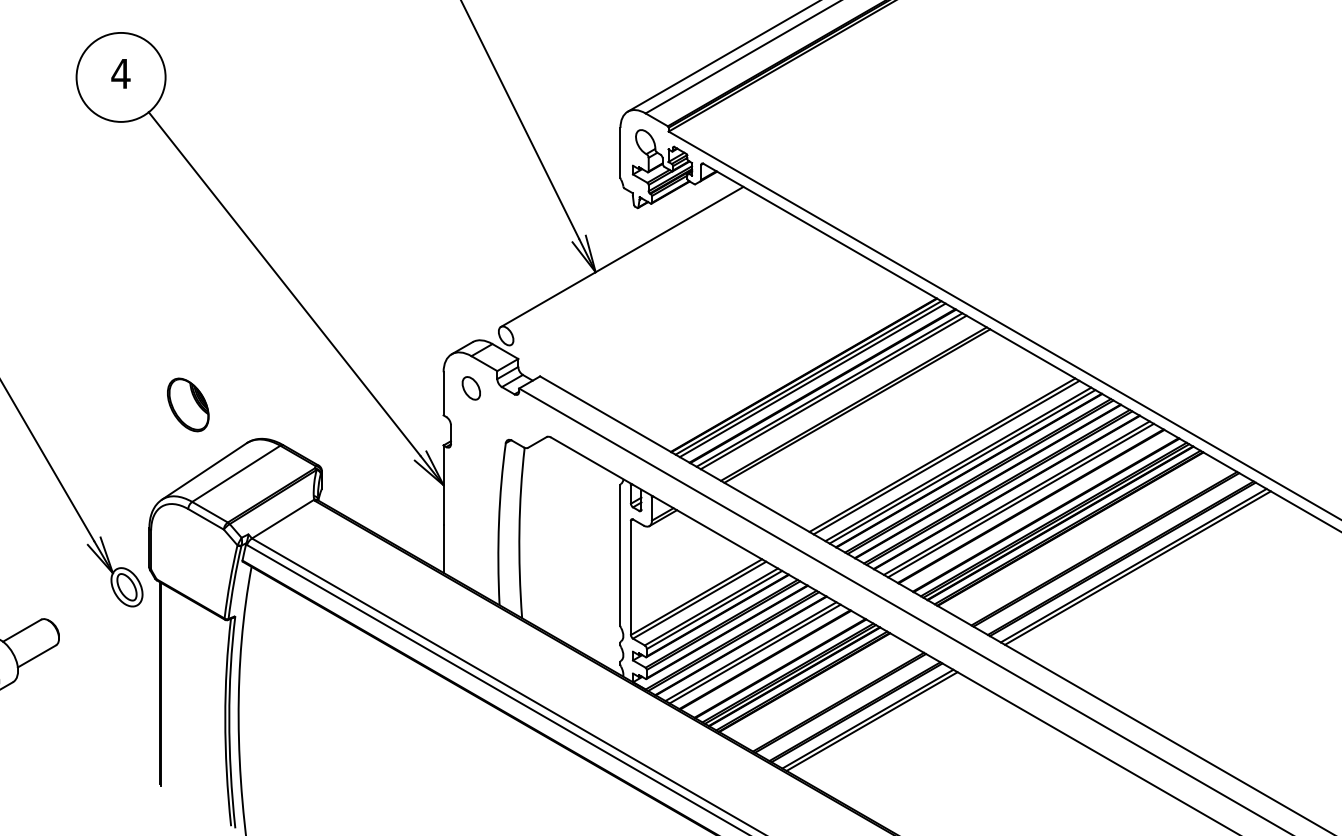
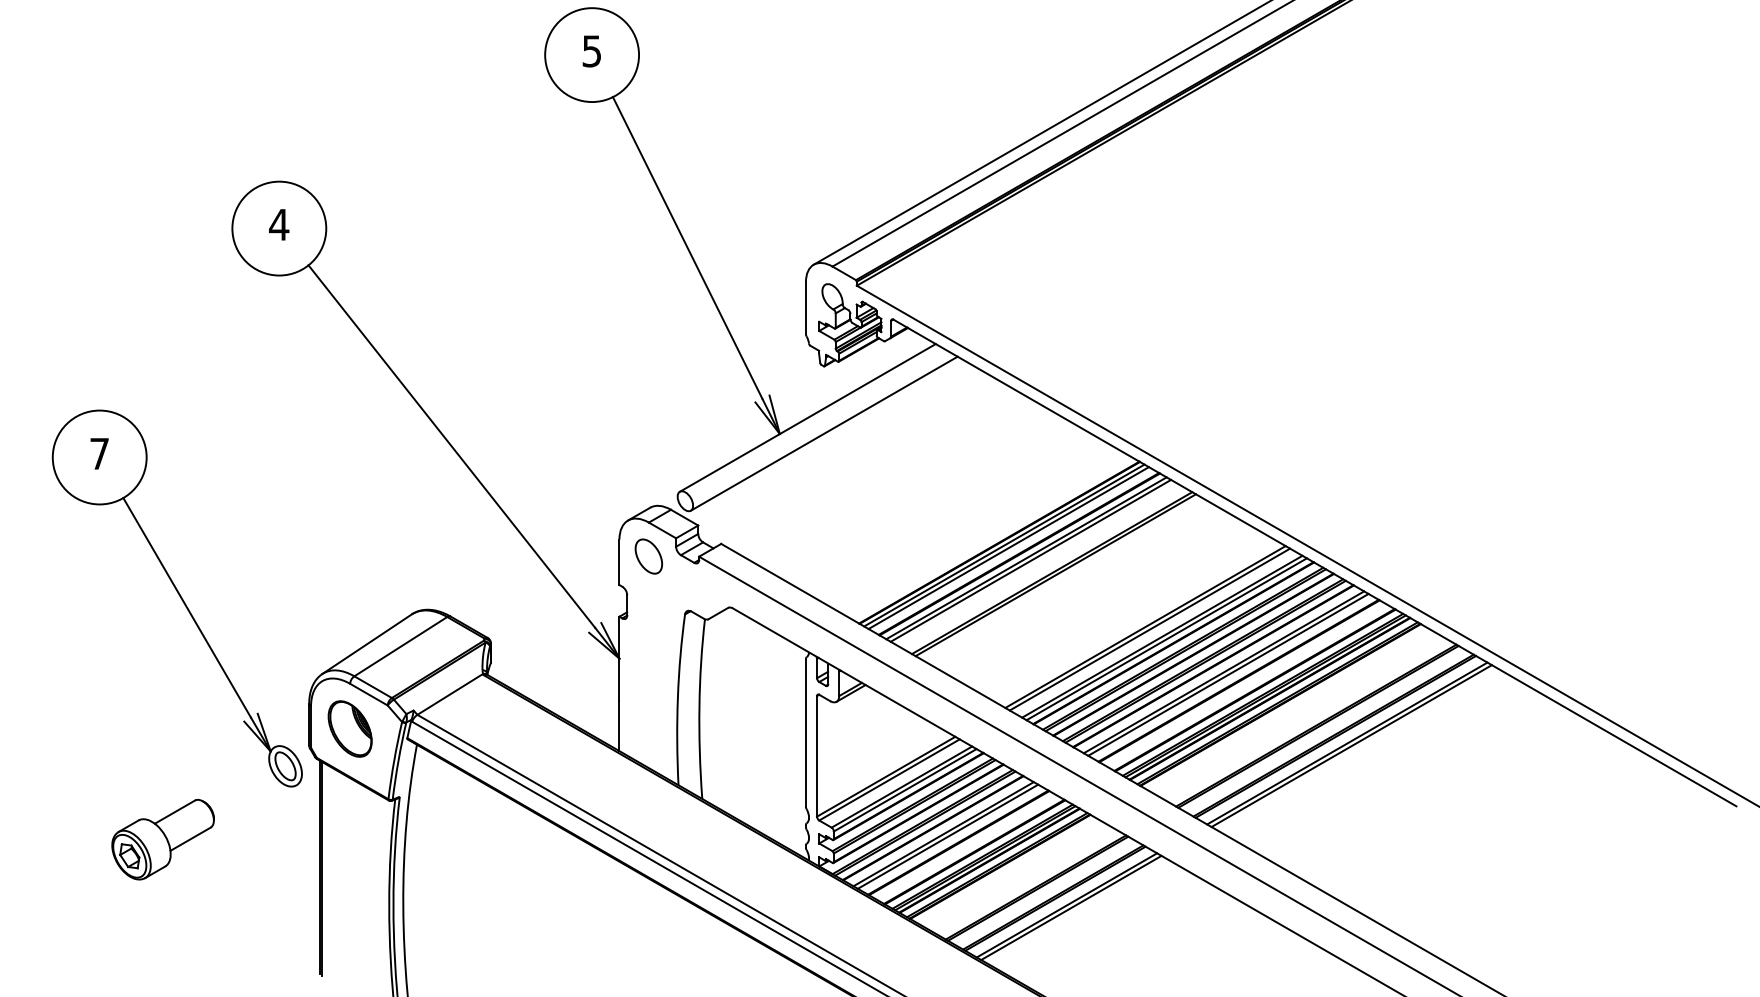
line: (637, 271) -> (823, 433), added
part: (471, 388) -> (648, 556), size x1.43
part: (187, 404) -> (349, 728), moved

